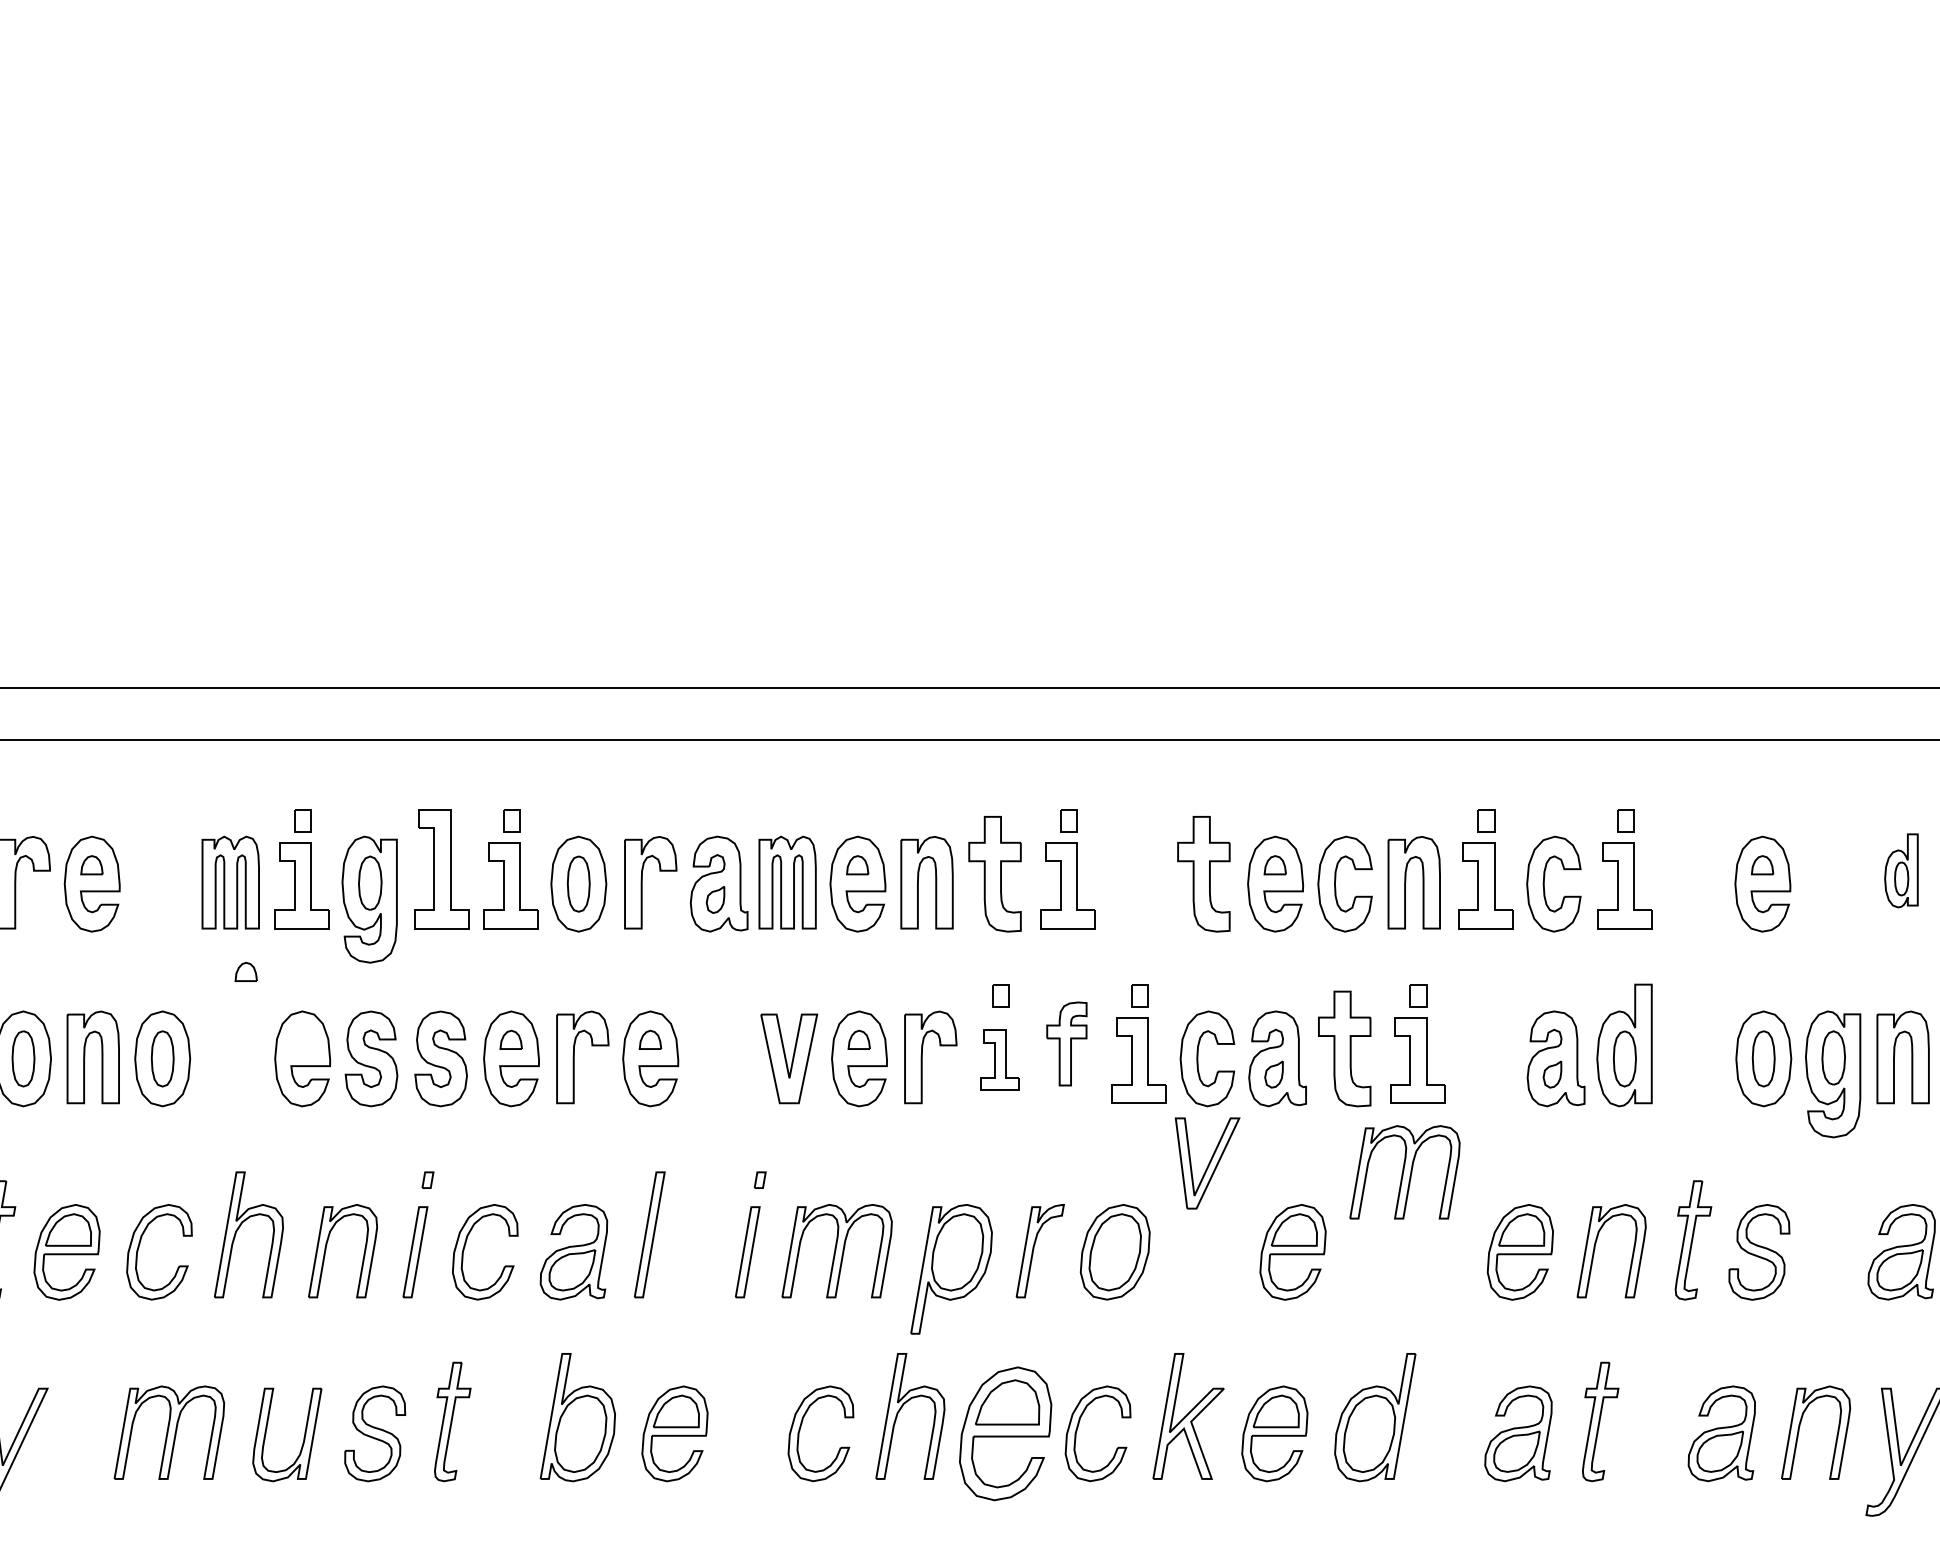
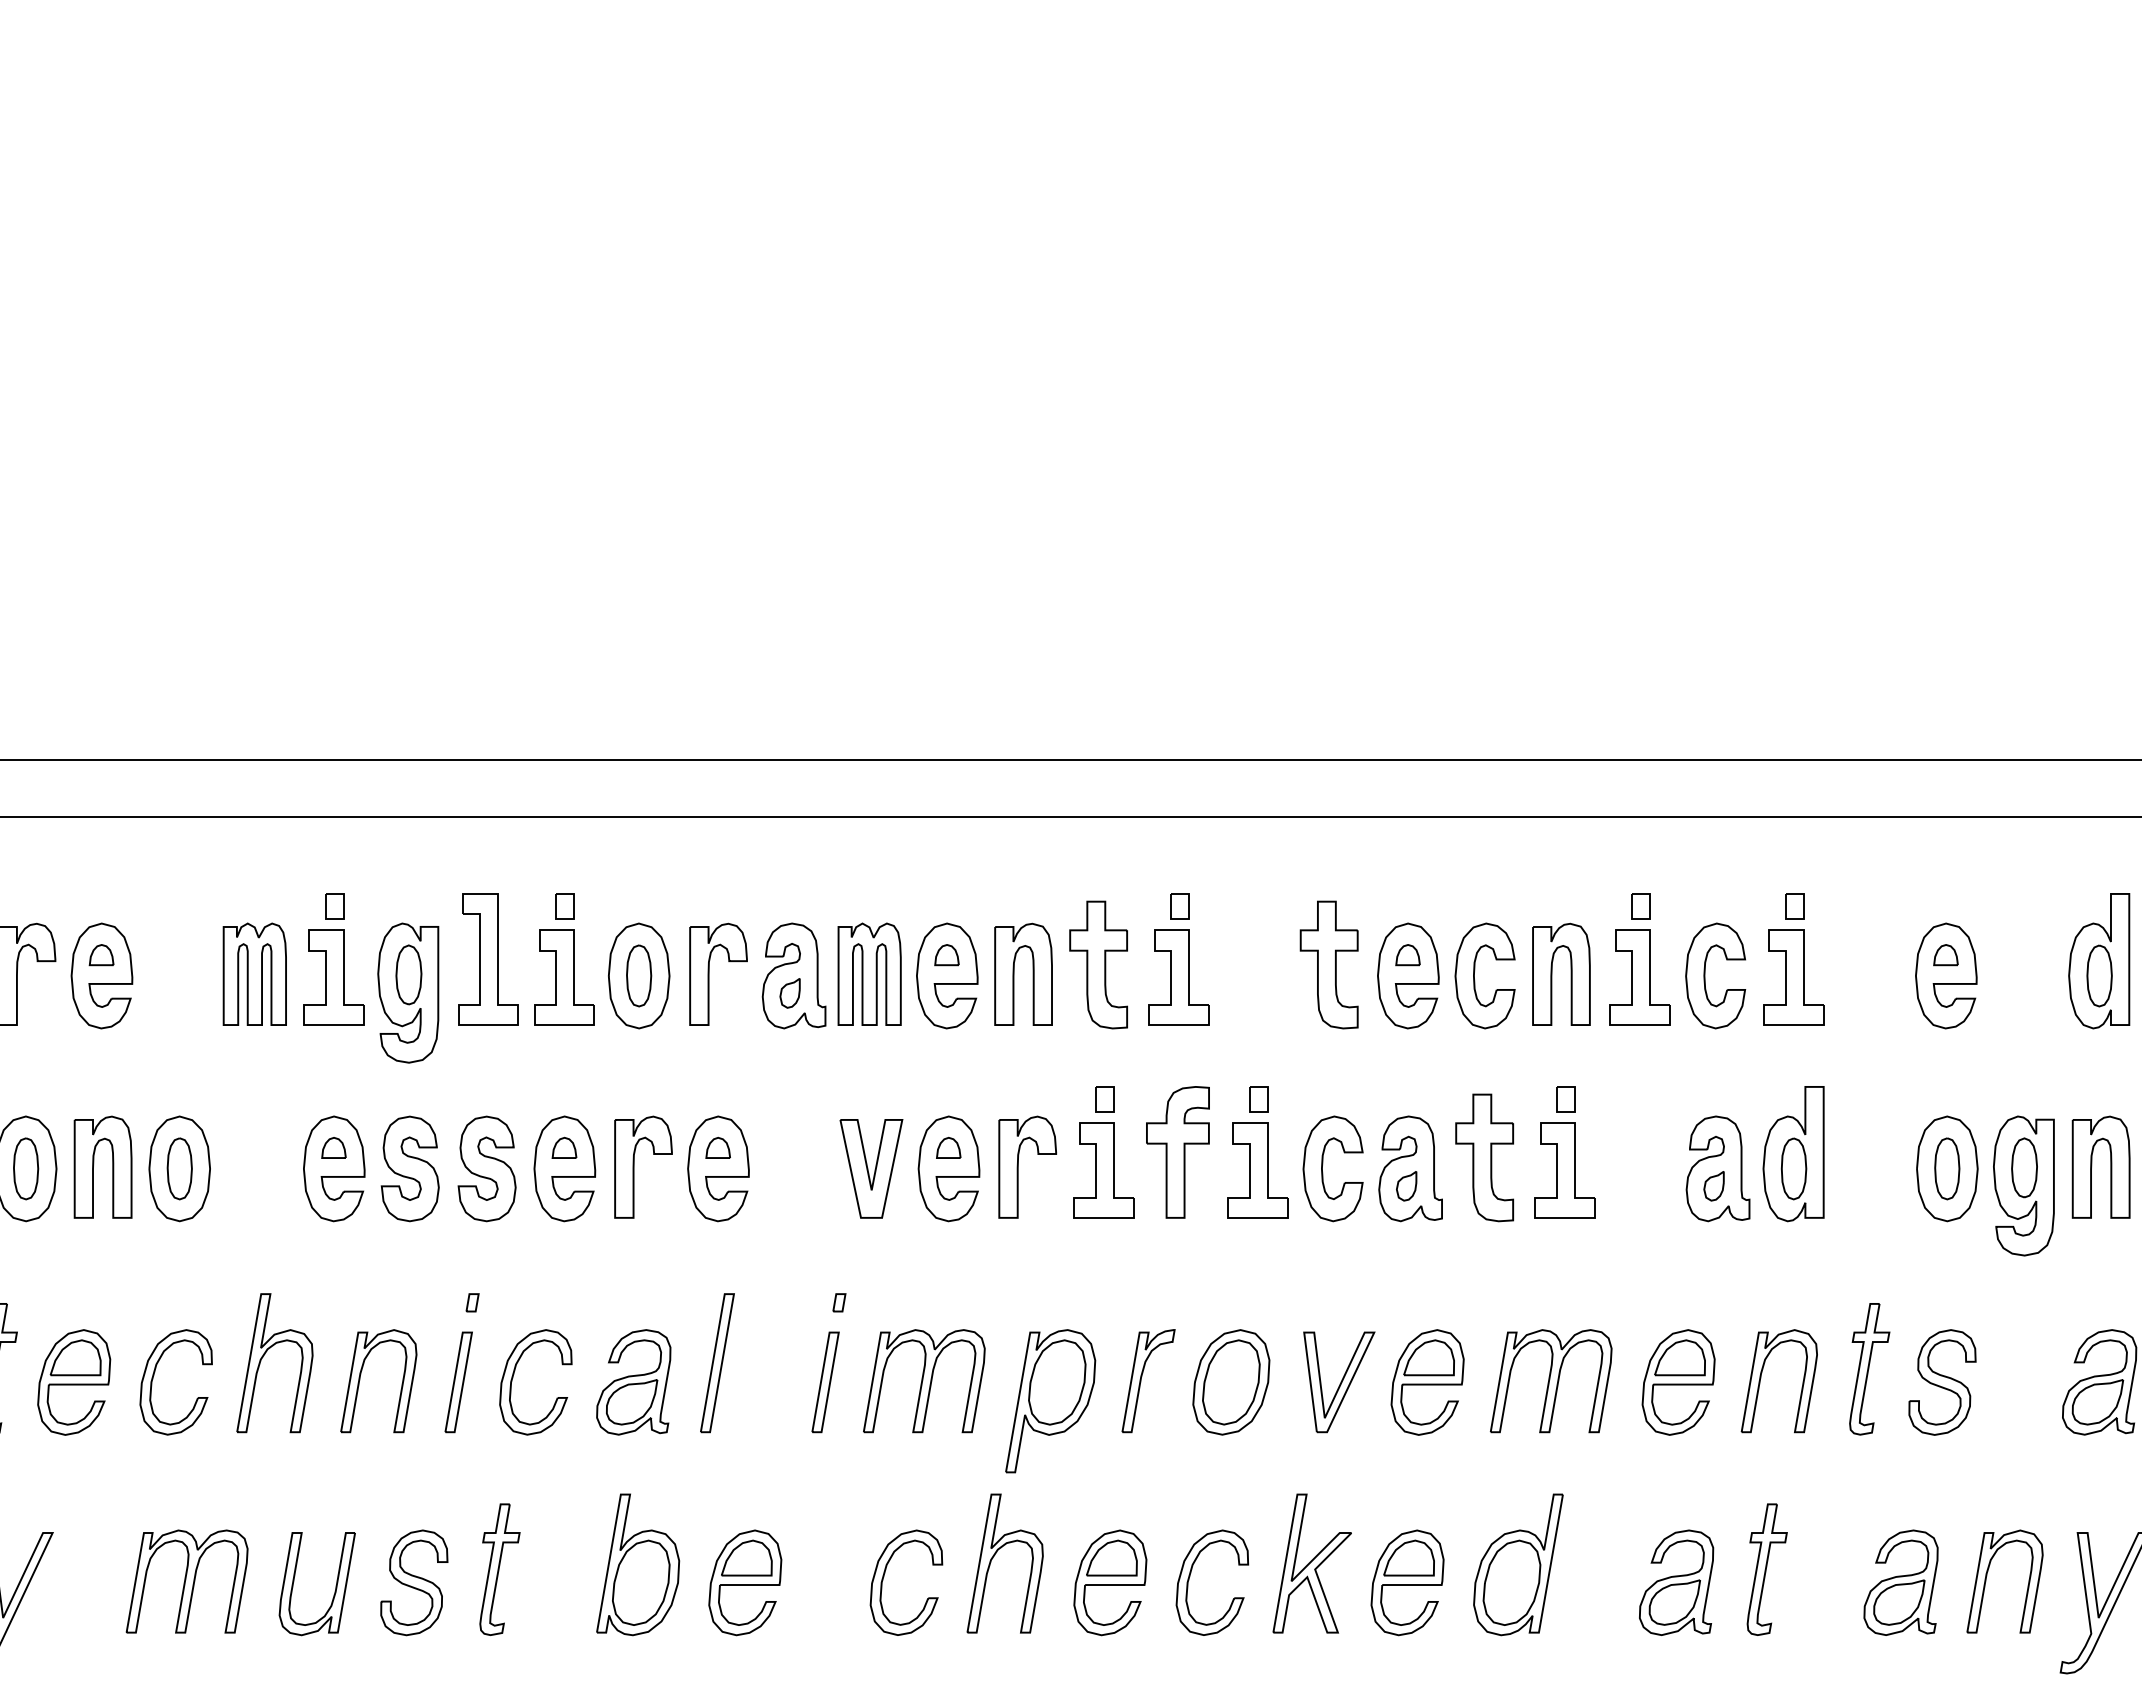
part: (1901, 871) -> (2099, 961), size x1.67
part: (245, 971) -> (333, 1147), moved
part: (1066, 1044) -> (1177, 1152), size x1.43
part: (999, 1060) -> (1103, 1170), size x1.43
part: (1207, 1163) -> (1339, 1382), moved
part: (1404, 1172) -> (1550, 1381), moved
part: (1005, 1433) -> (1110, 1582), size x0.71

